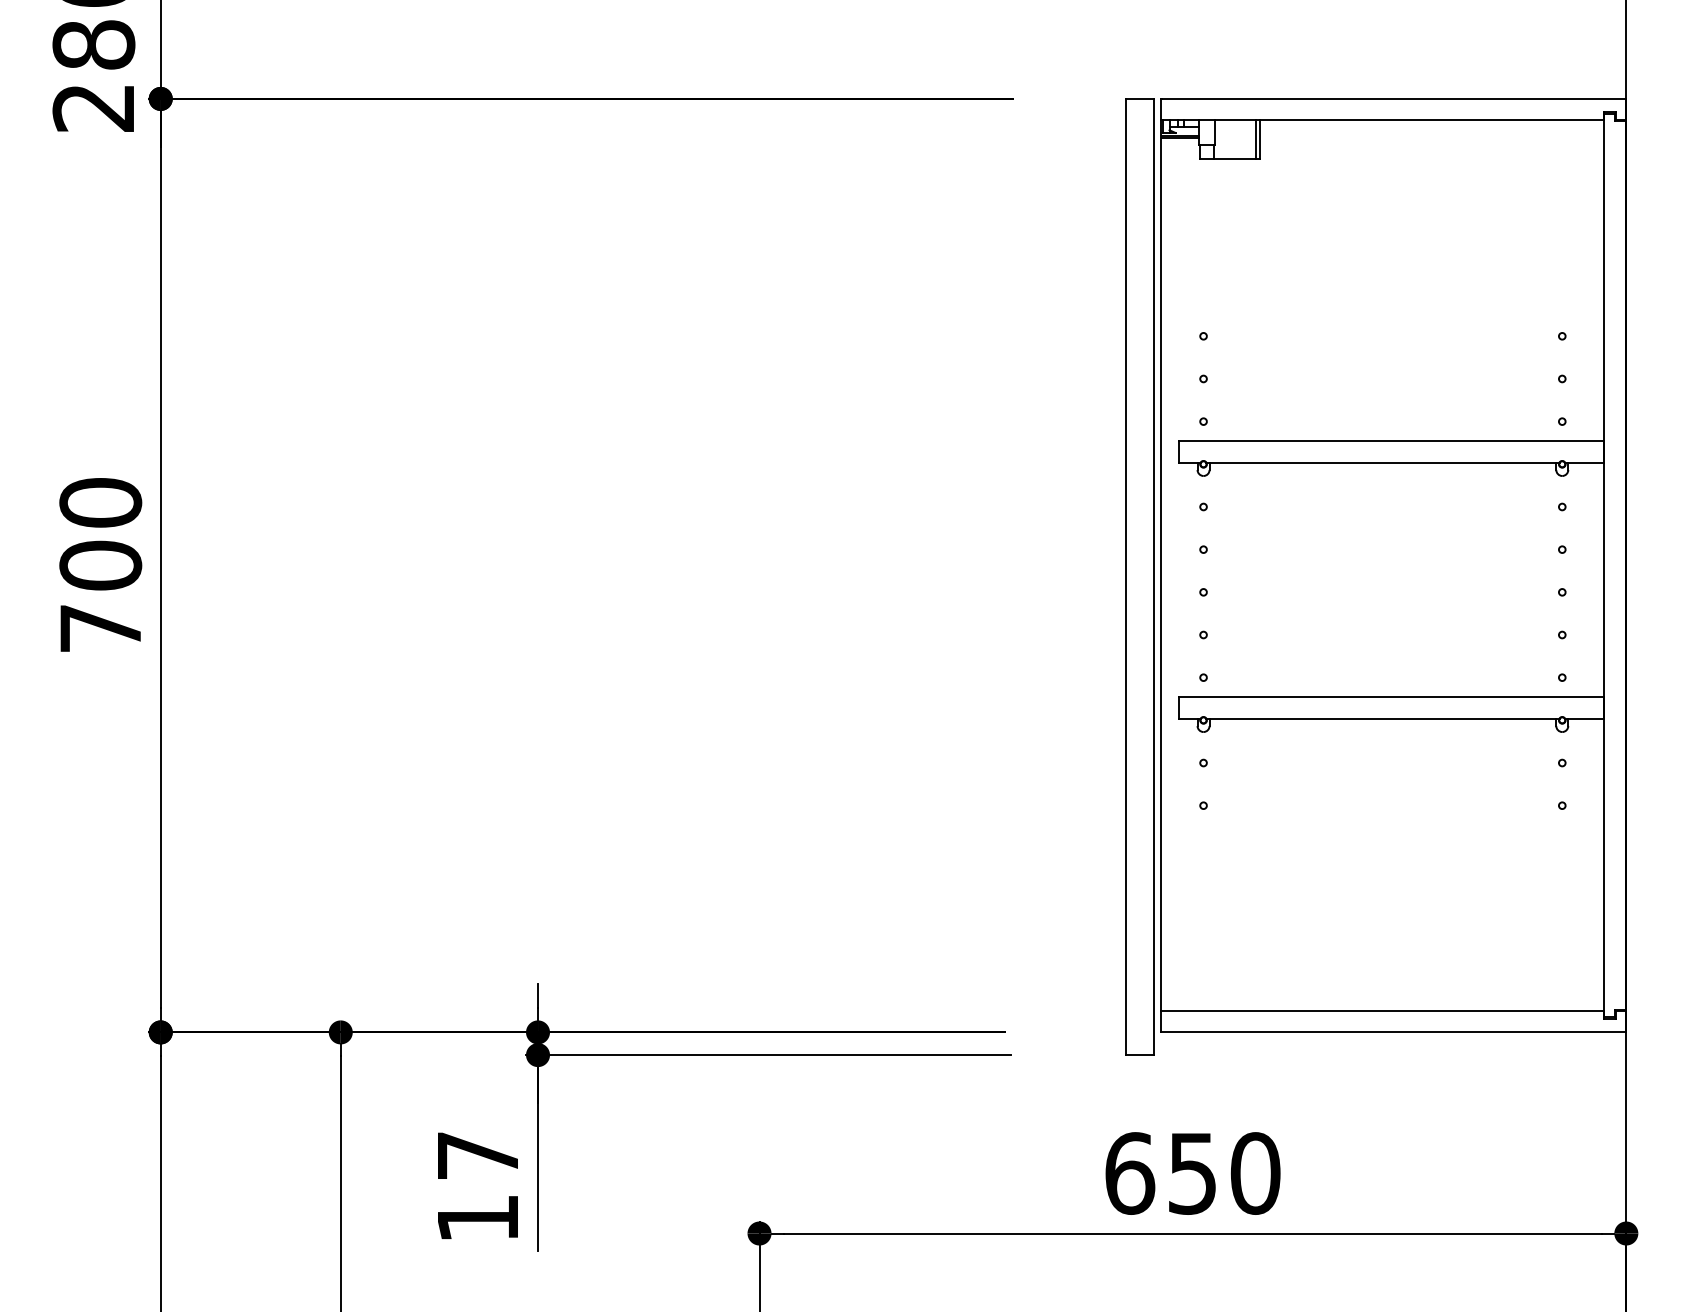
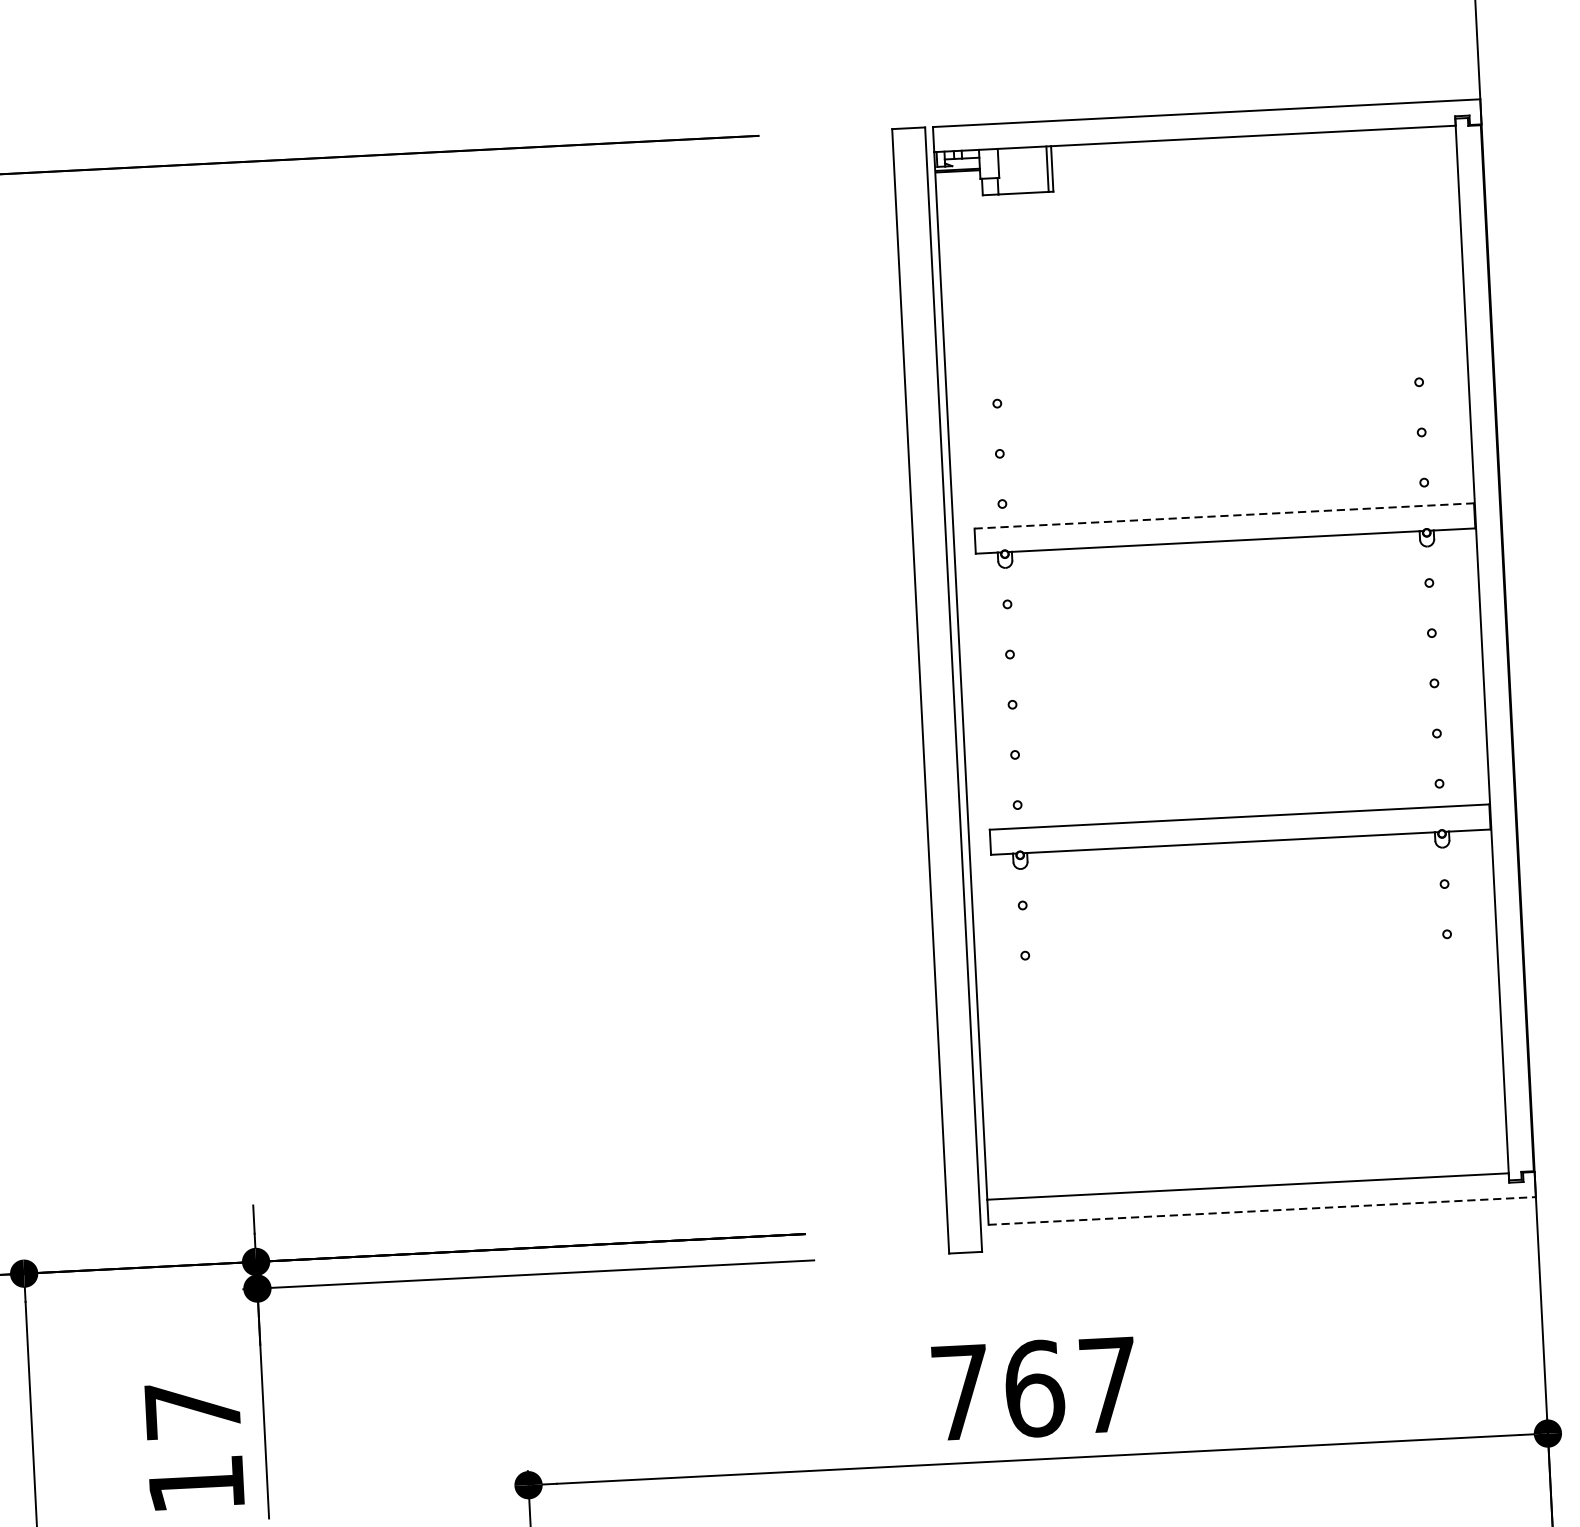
line: (1391, 441) -> (1224, 516), solid -> dashed
line: (1393, 1032) -> (1262, 1211), solid -> dashed
text: (1192, 1173) -> (1034, 1388), 650 -> 767

